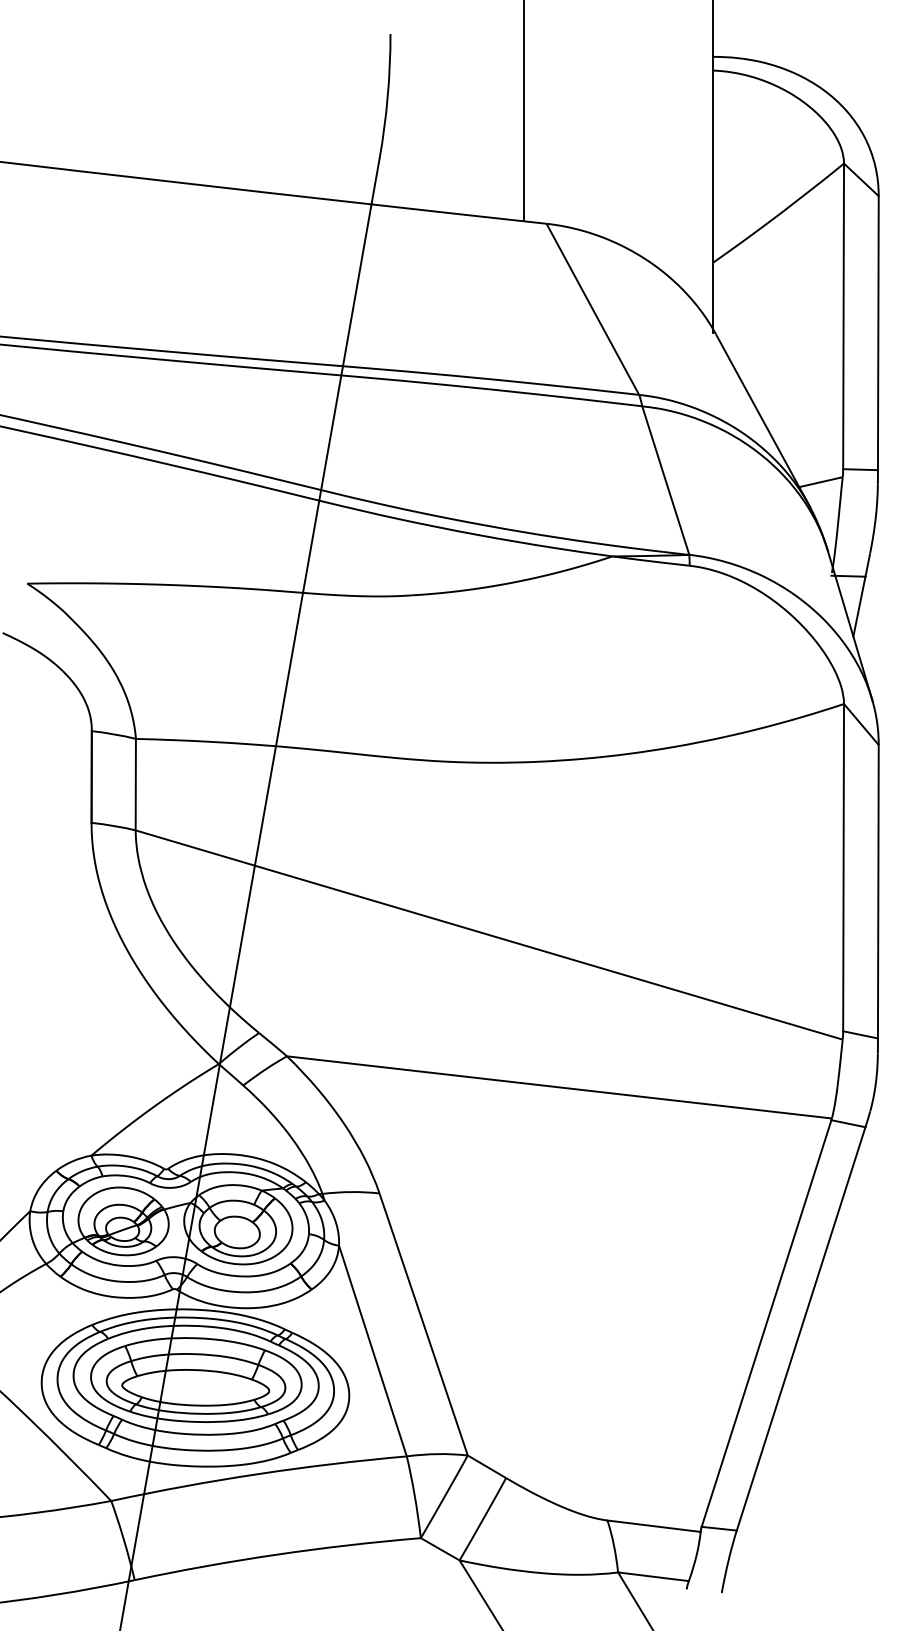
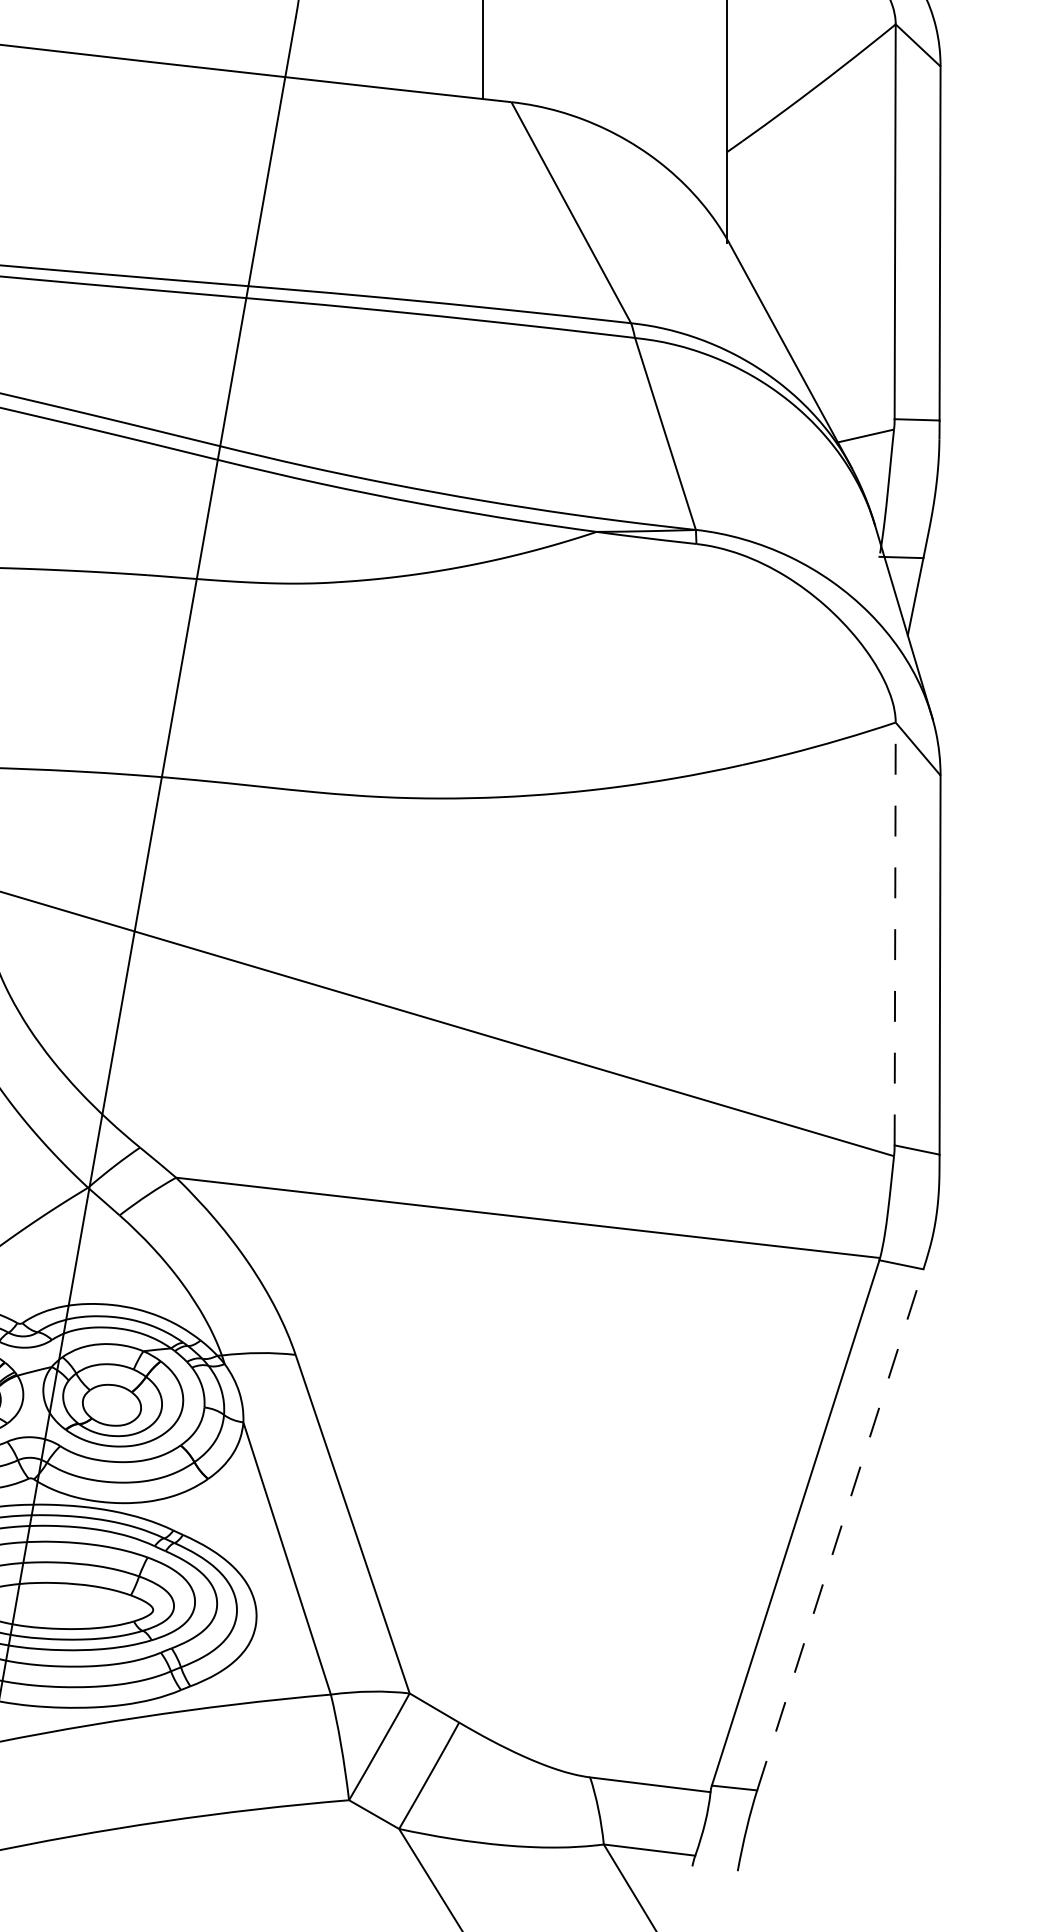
line: (843, 867) -> (895, 933), solid -> dashed
line: (801, 1328) -> (840, 1529), solid -> dashed

